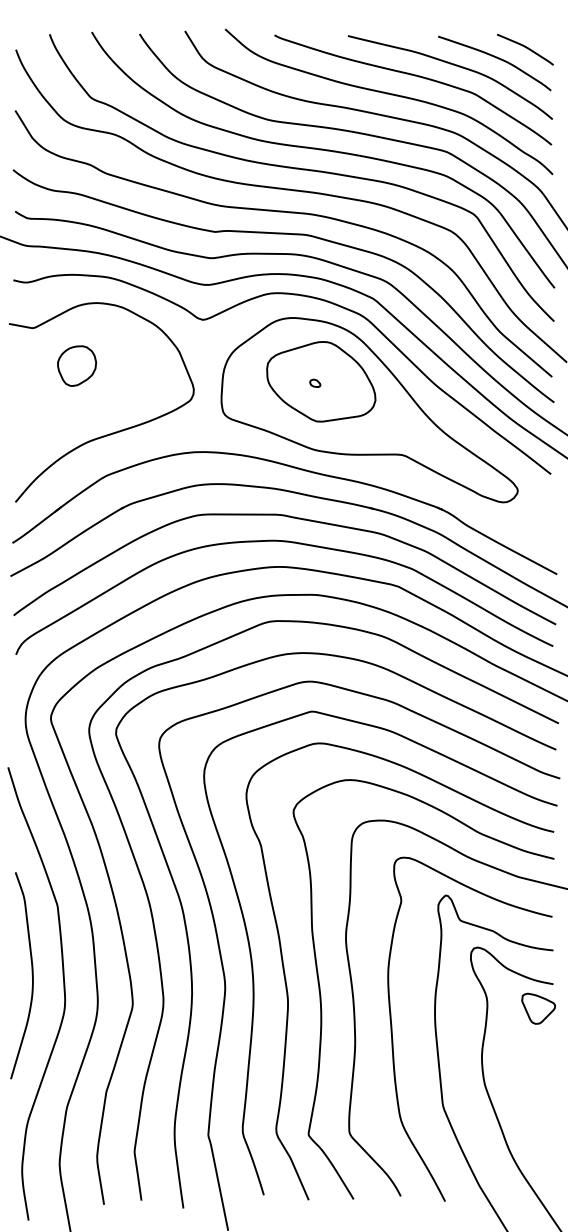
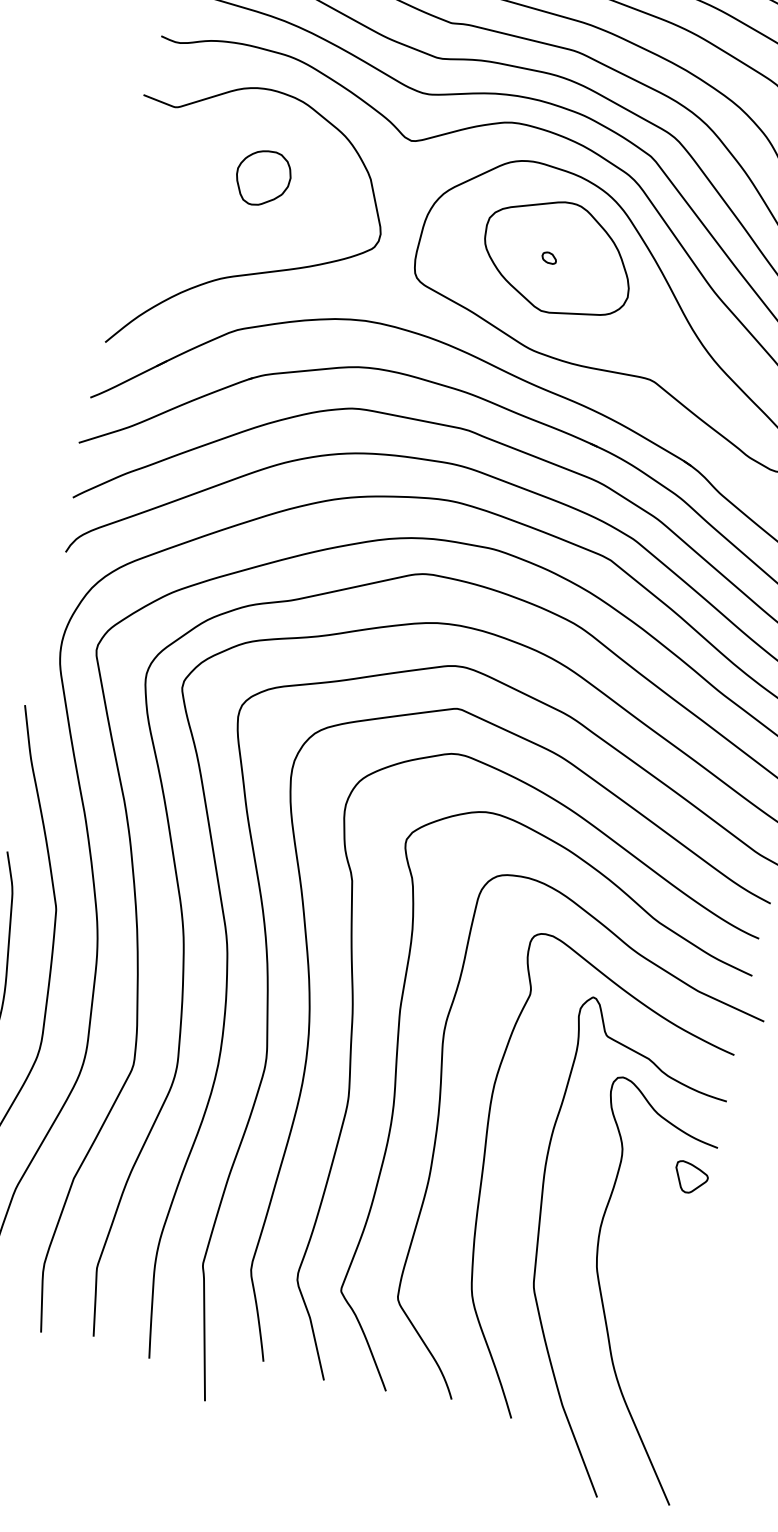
part: (77, 365) -> (264, 177), moved
part: (538, 1008) -> (690, 1177), size x0.71

